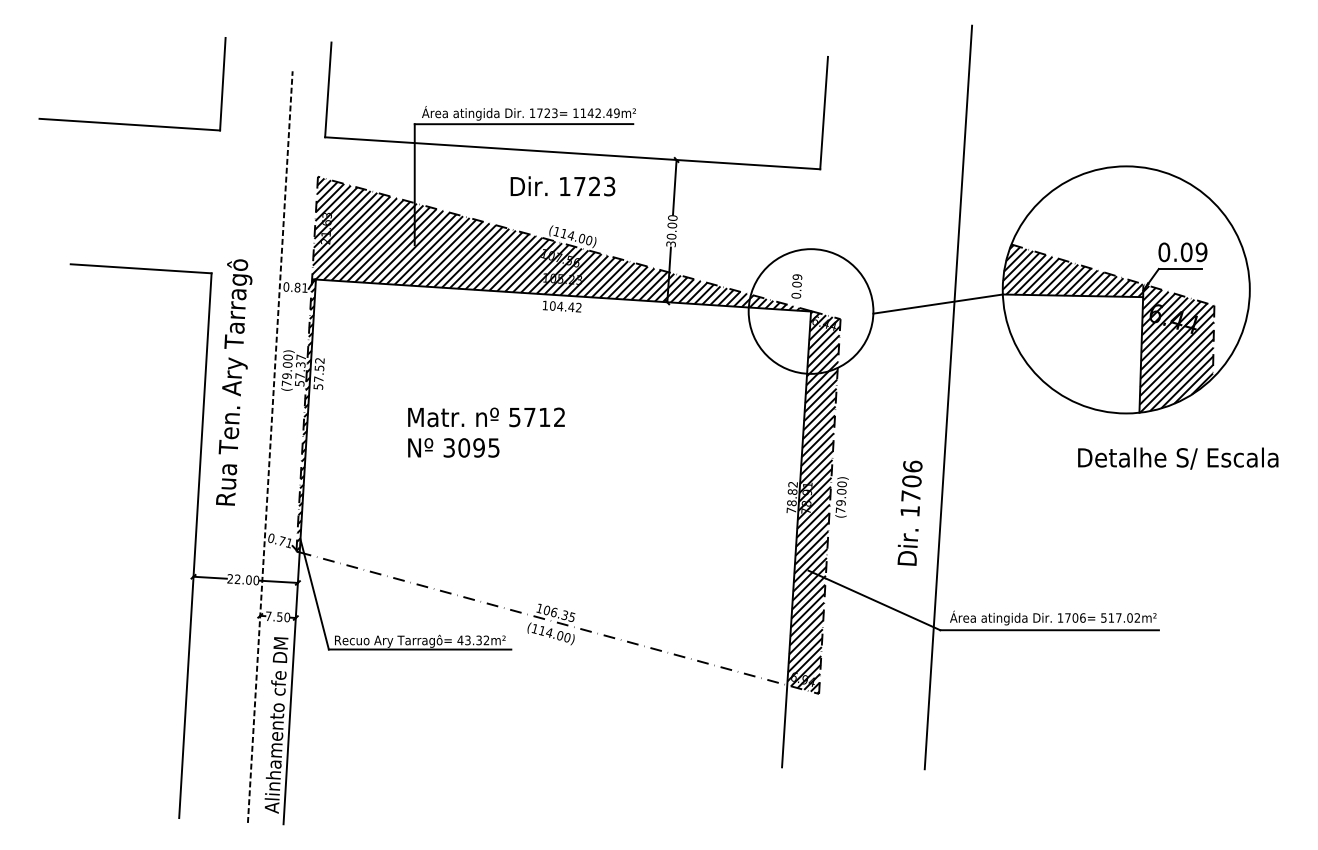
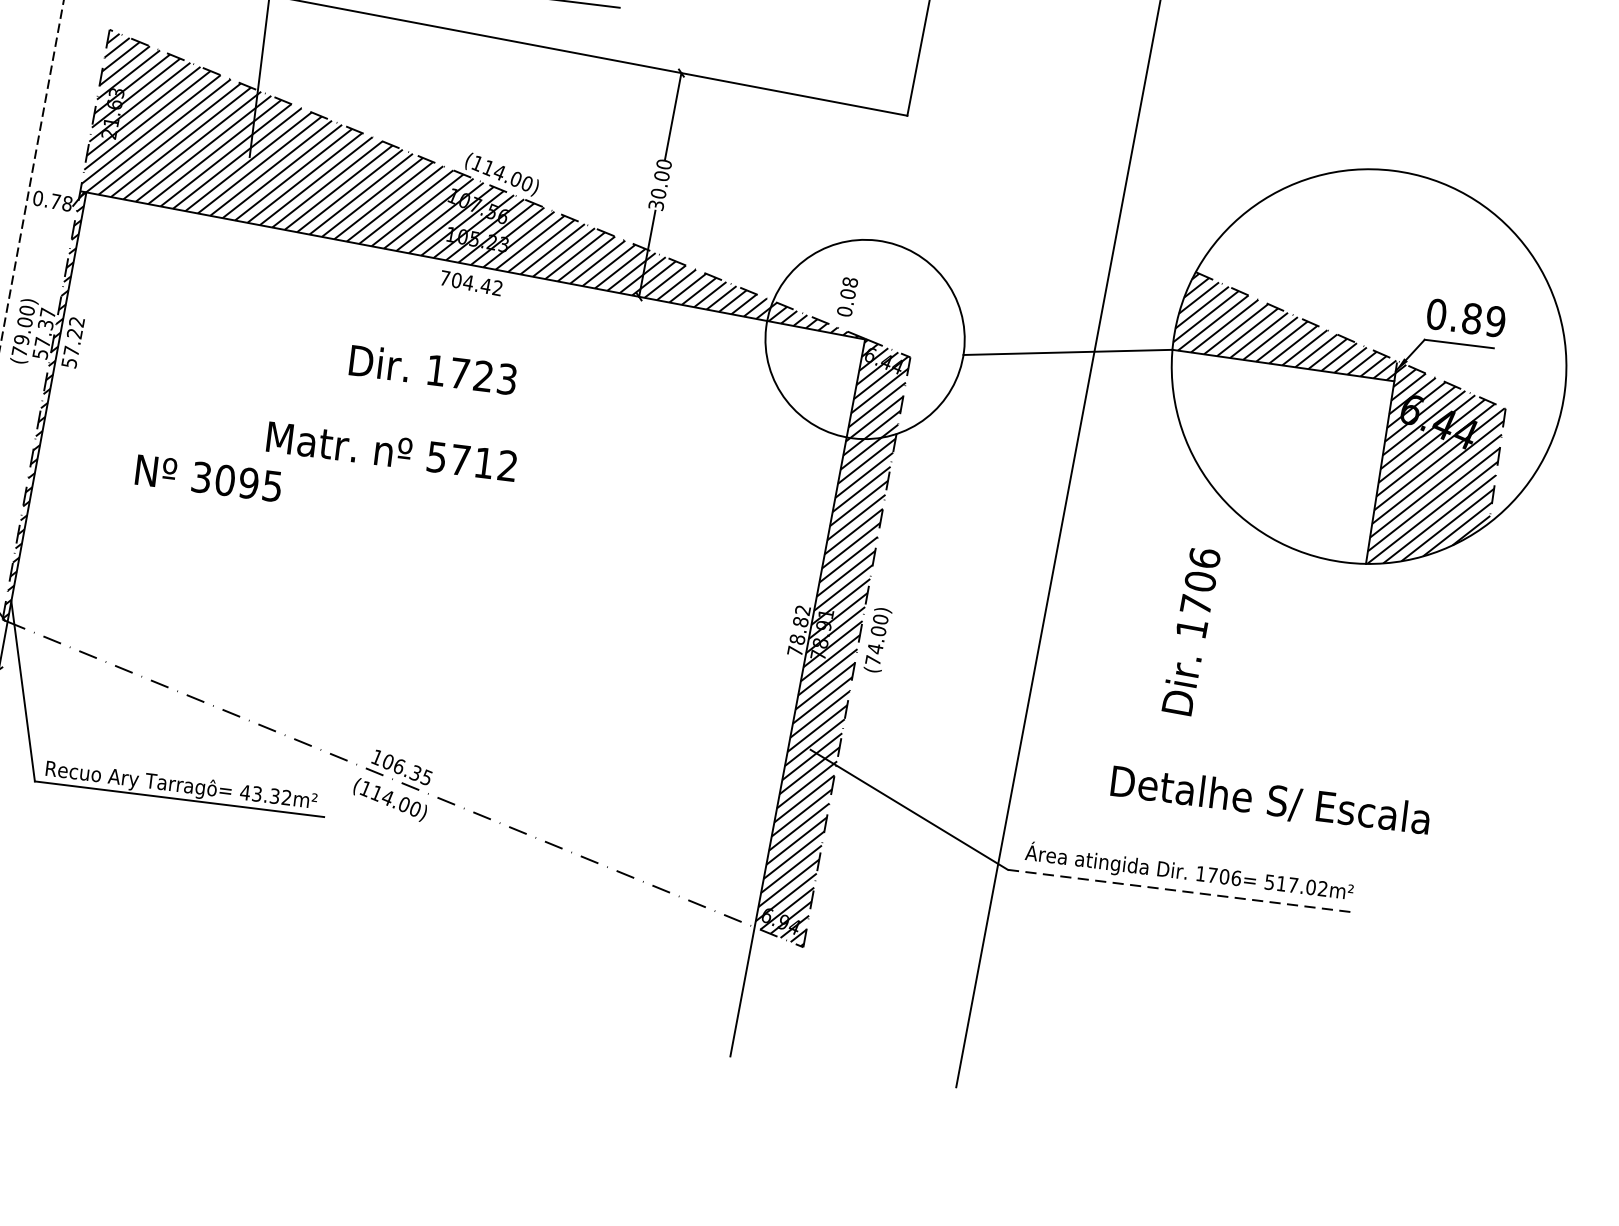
text: (562, 186) -> (432, 369), moved
text: (1186, 251) -> (1471, 317), 0.09 -> 0.89
text: (797, 277) -> (850, 282), 0.09 -> 0.08
text: (300, 287) -> (60, 202), 0.81 -> 0.78
text: (545, 305) -> (445, 278), 104.42 -> 704.42
text: (319, 367) -> (74, 332), 57.52 -> 57.22
text: (486, 417) -> (391, 451), moved
text: (453, 447) -> (208, 477), moved
text: (1178, 458) -> (1270, 801), moved
text: (840, 503) -> (874, 649), (79.00) -> (74.00)
text: (909, 512) -> (1190, 630), moved
line: (1050, 630) -> (1182, 891), solid -> dashed

